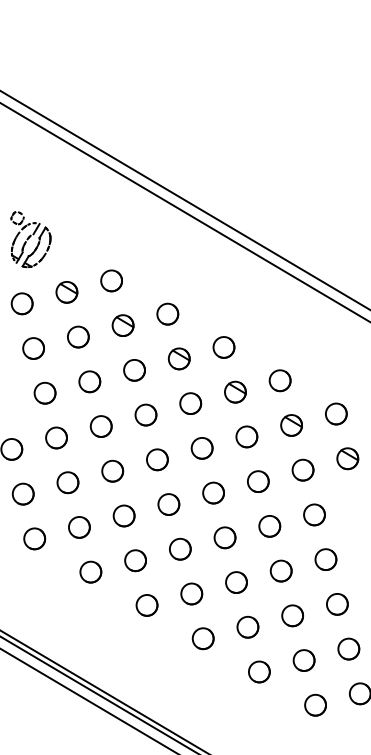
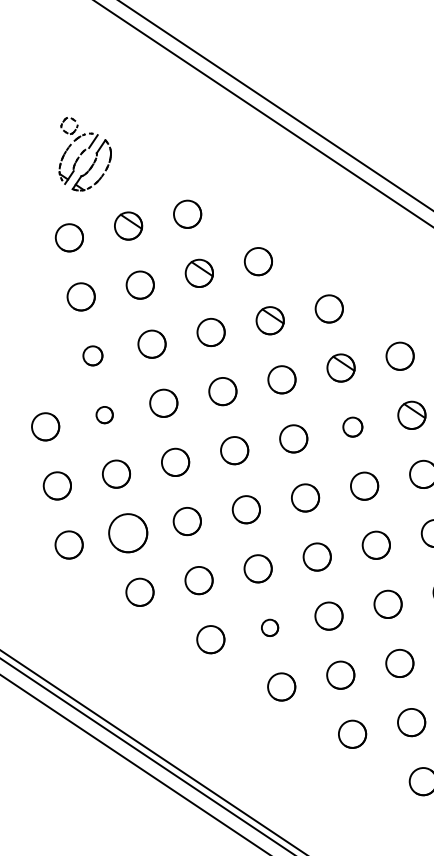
part: (44, 392) -> (92, 354), size x0.7
part: (246, 436) -> (352, 426), size x0.7
part: (56, 437) -> (104, 414), size x0.6
circle: (79, 527) -> (128, 533), size x1.4
part: (191, 593) -> (269, 627), size x0.6

